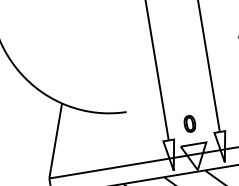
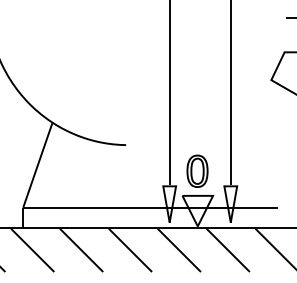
part: (189, 123) -> (197, 170), size x1.67

